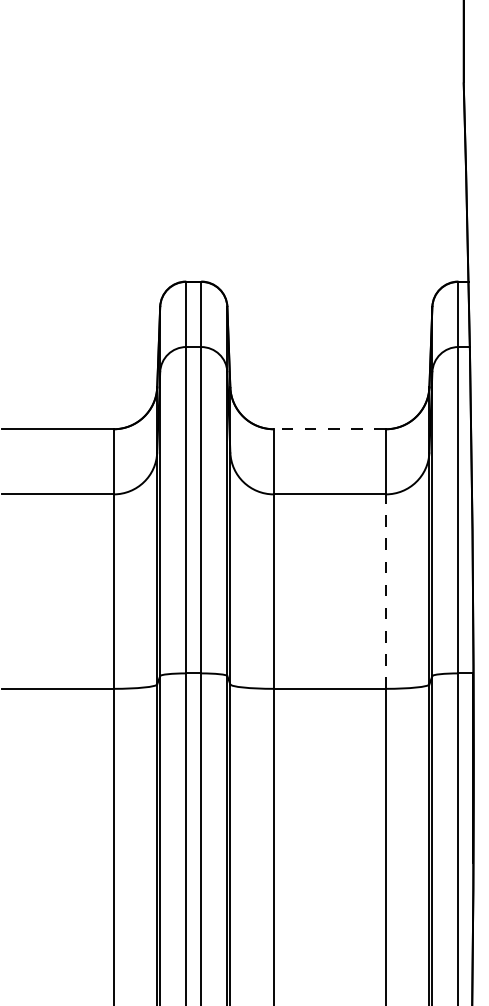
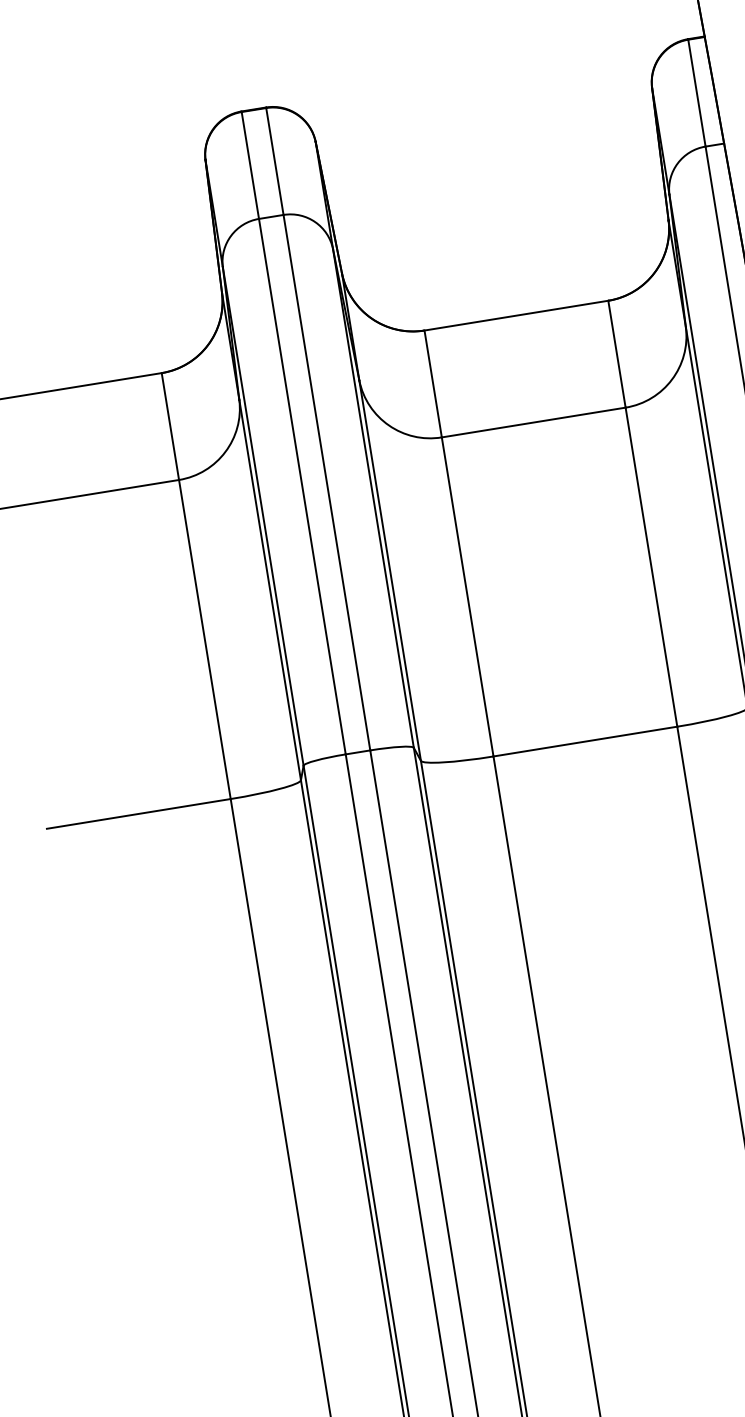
line: (329, 429) -> (515, 316), dashed -> solid
line: (385, 591) -> (650, 567), dashed -> solid

